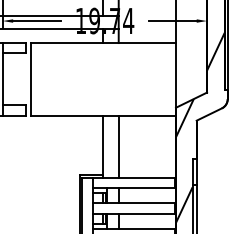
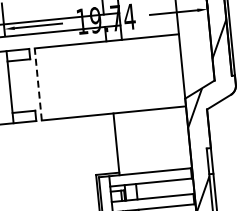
line: (31, 78) -> (38, 83), solid -> dashed
line: (118, 146) -> (131, 142), removed

